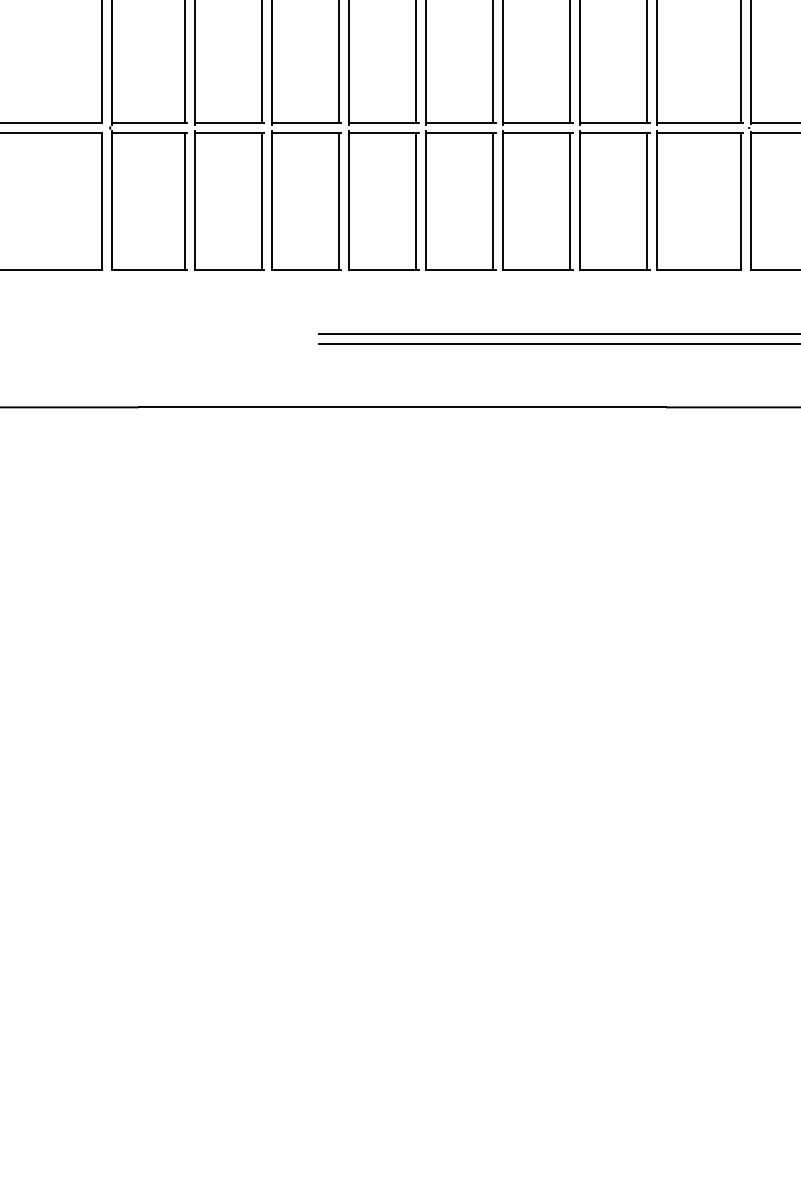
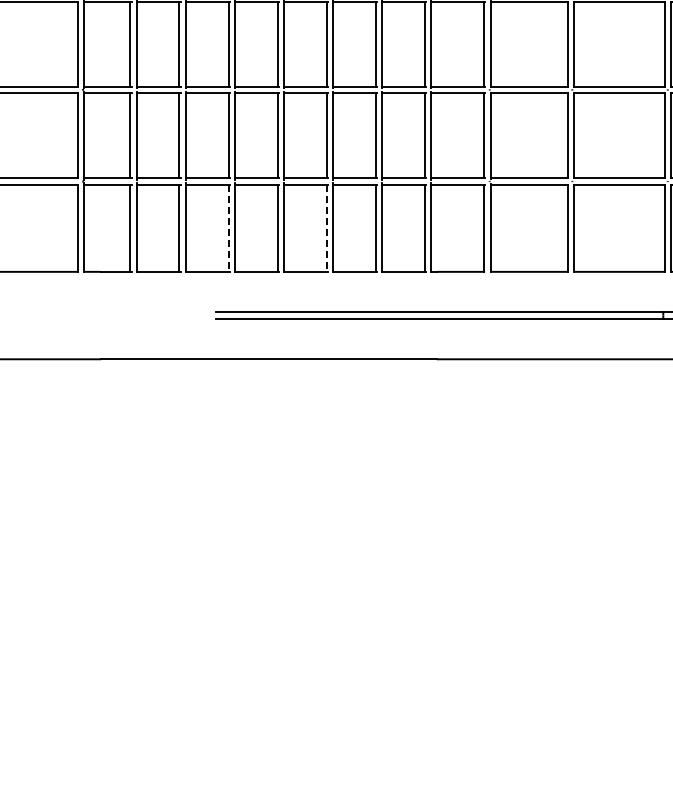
line: (338, 201) -> (228, 228), solid -> dashed
line: (492, 201) -> (326, 228), solid -> dashed

